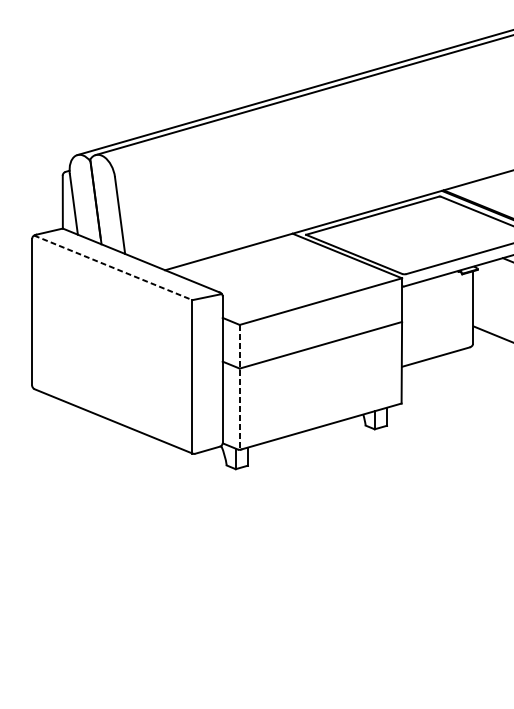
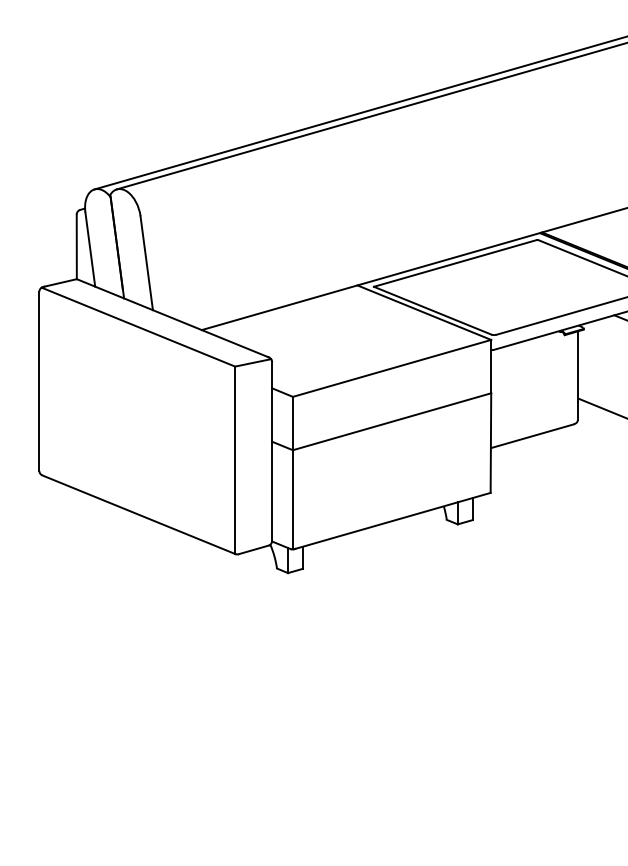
line: (113, 268) -> (138, 327), dashed -> solid
line: (239, 387) -> (292, 473), dashed -> solid

